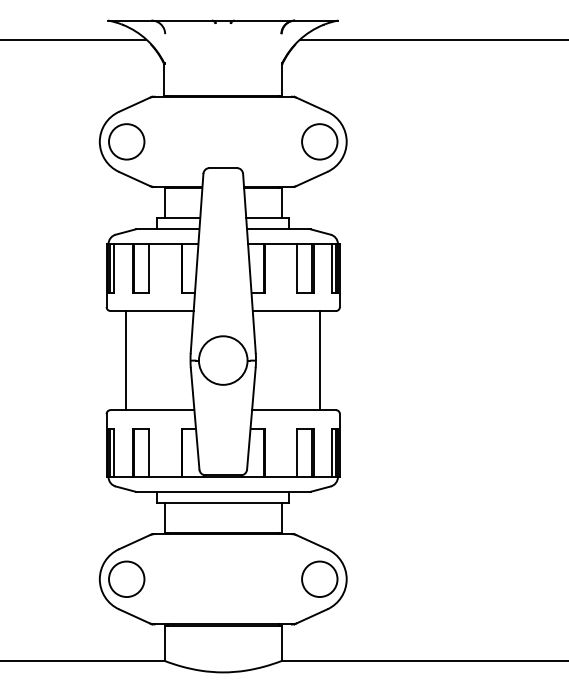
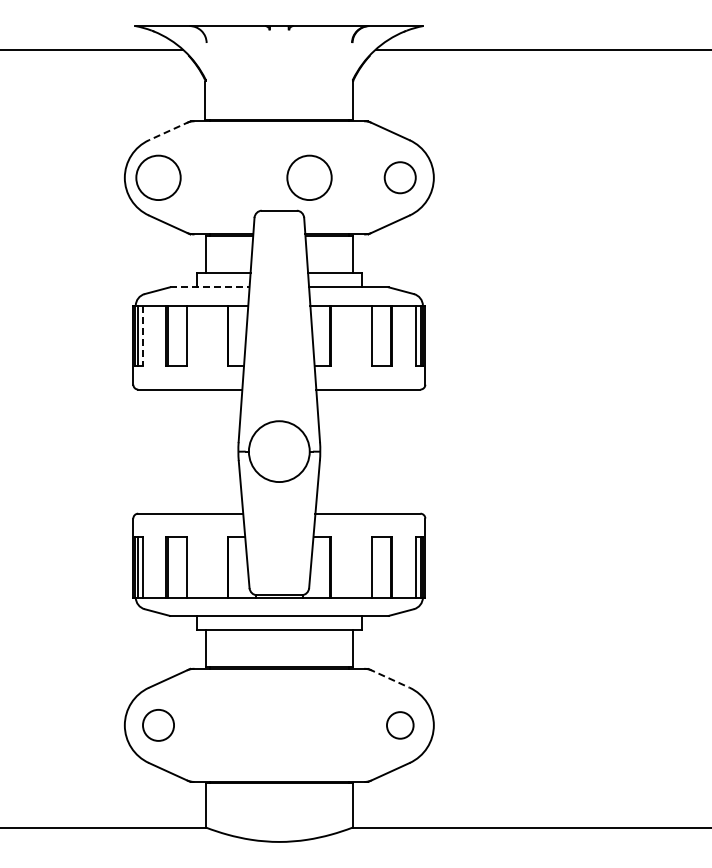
line: (135, 104) -> (169, 130), solid -> dashed
circle: (247, 141) -> (309, 177), added
circle: (320, 141) -> (400, 177), size x0.7
line: (167, 229) -> (209, 287), solid -> dashed
line: (113, 268) -> (142, 336), solid -> dashed
line: (125, 360) -> (157, 451), removed
line: (320, 360) -> (401, 451), removed
line: (311, 541) -> (389, 678), solid -> dashed
circle: (126, 579) -> (158, 725), size x0.7
circle: (320, 579) -> (400, 725), size x0.6

